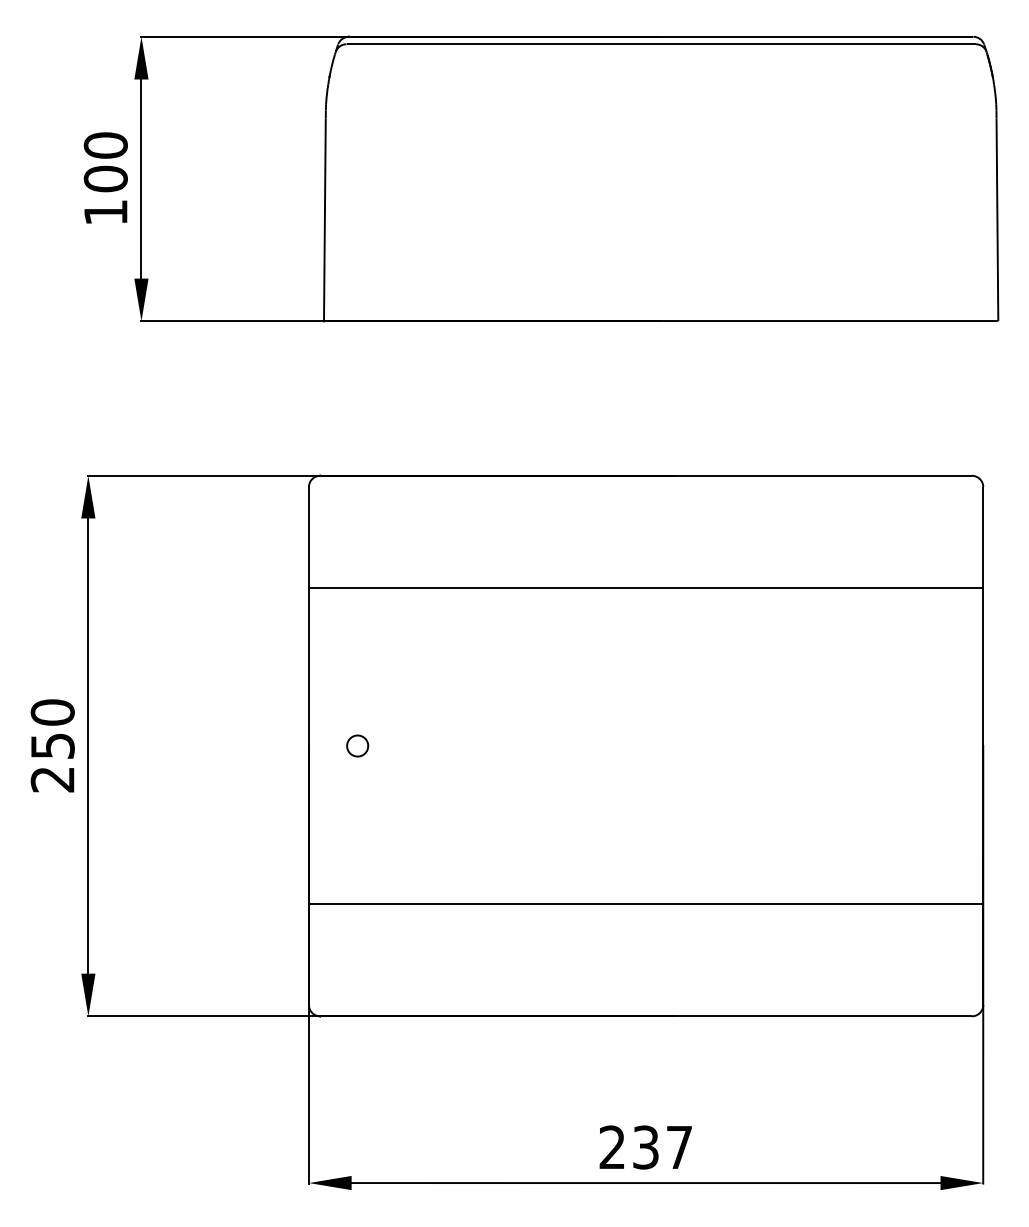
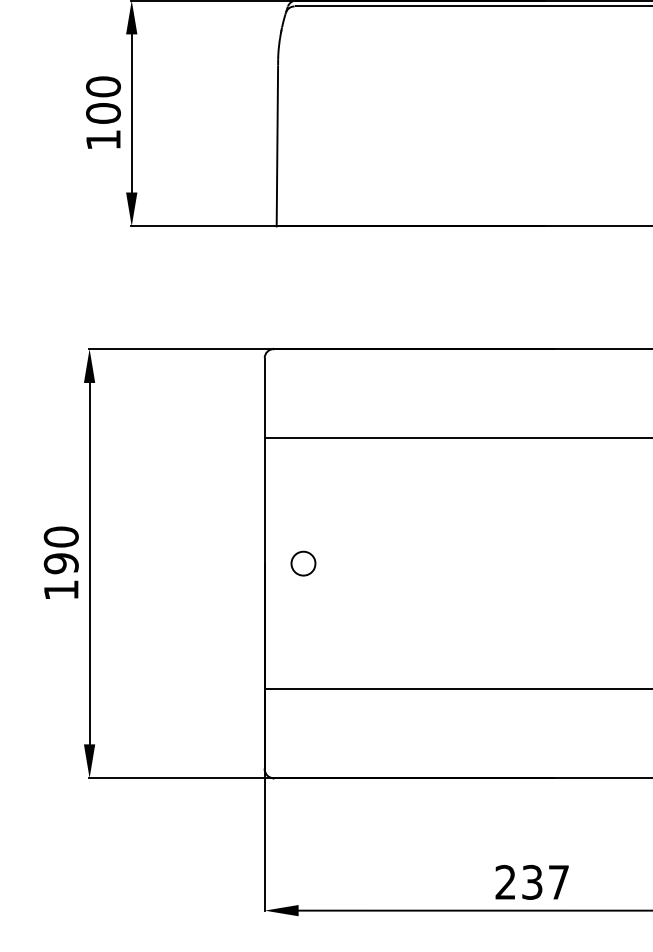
part: (357, 745) -> (303, 563), size x1.43
text: (52, 762) -> (61, 576), 250 -> 190

